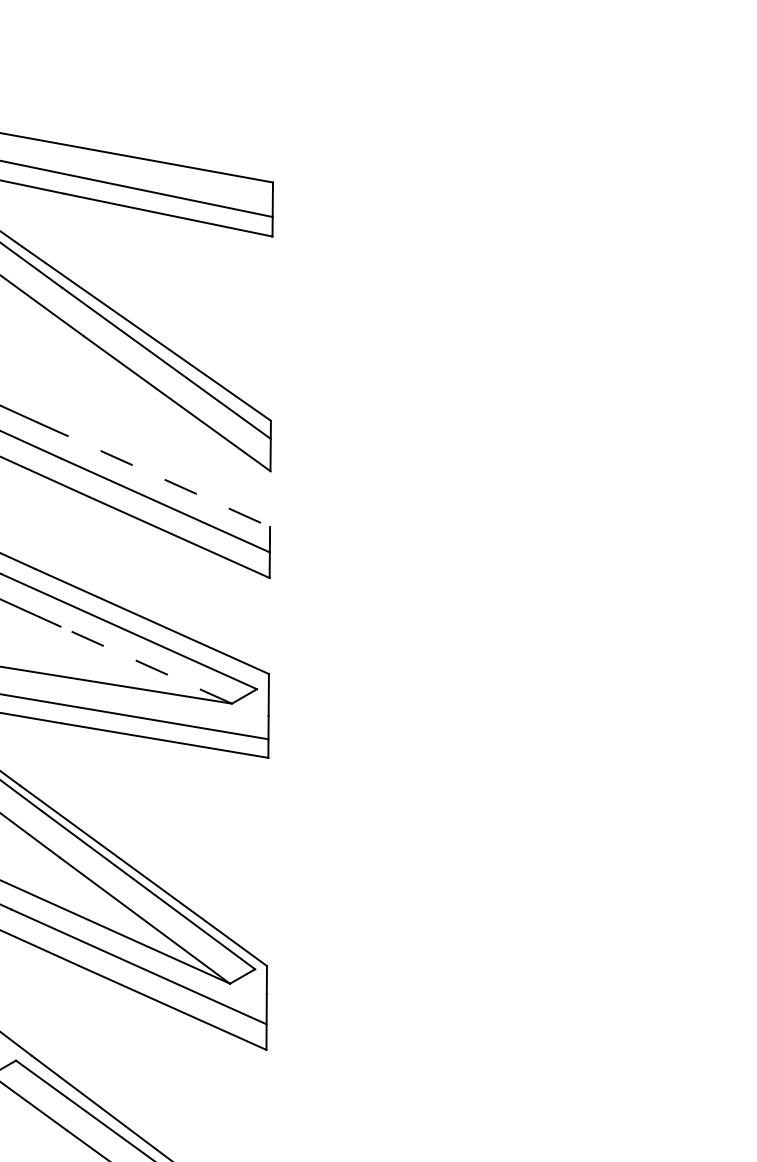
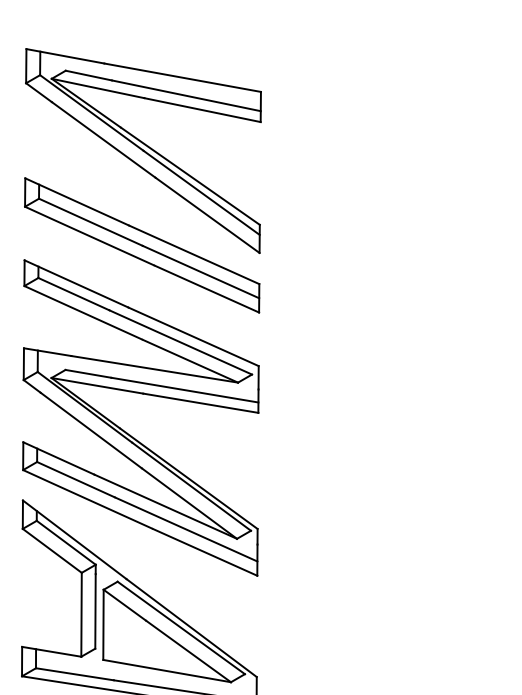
line: (153, 475) -> (194, 255), dashed -> solid
line: (146, 665) -> (190, 361), dashed -> solid

